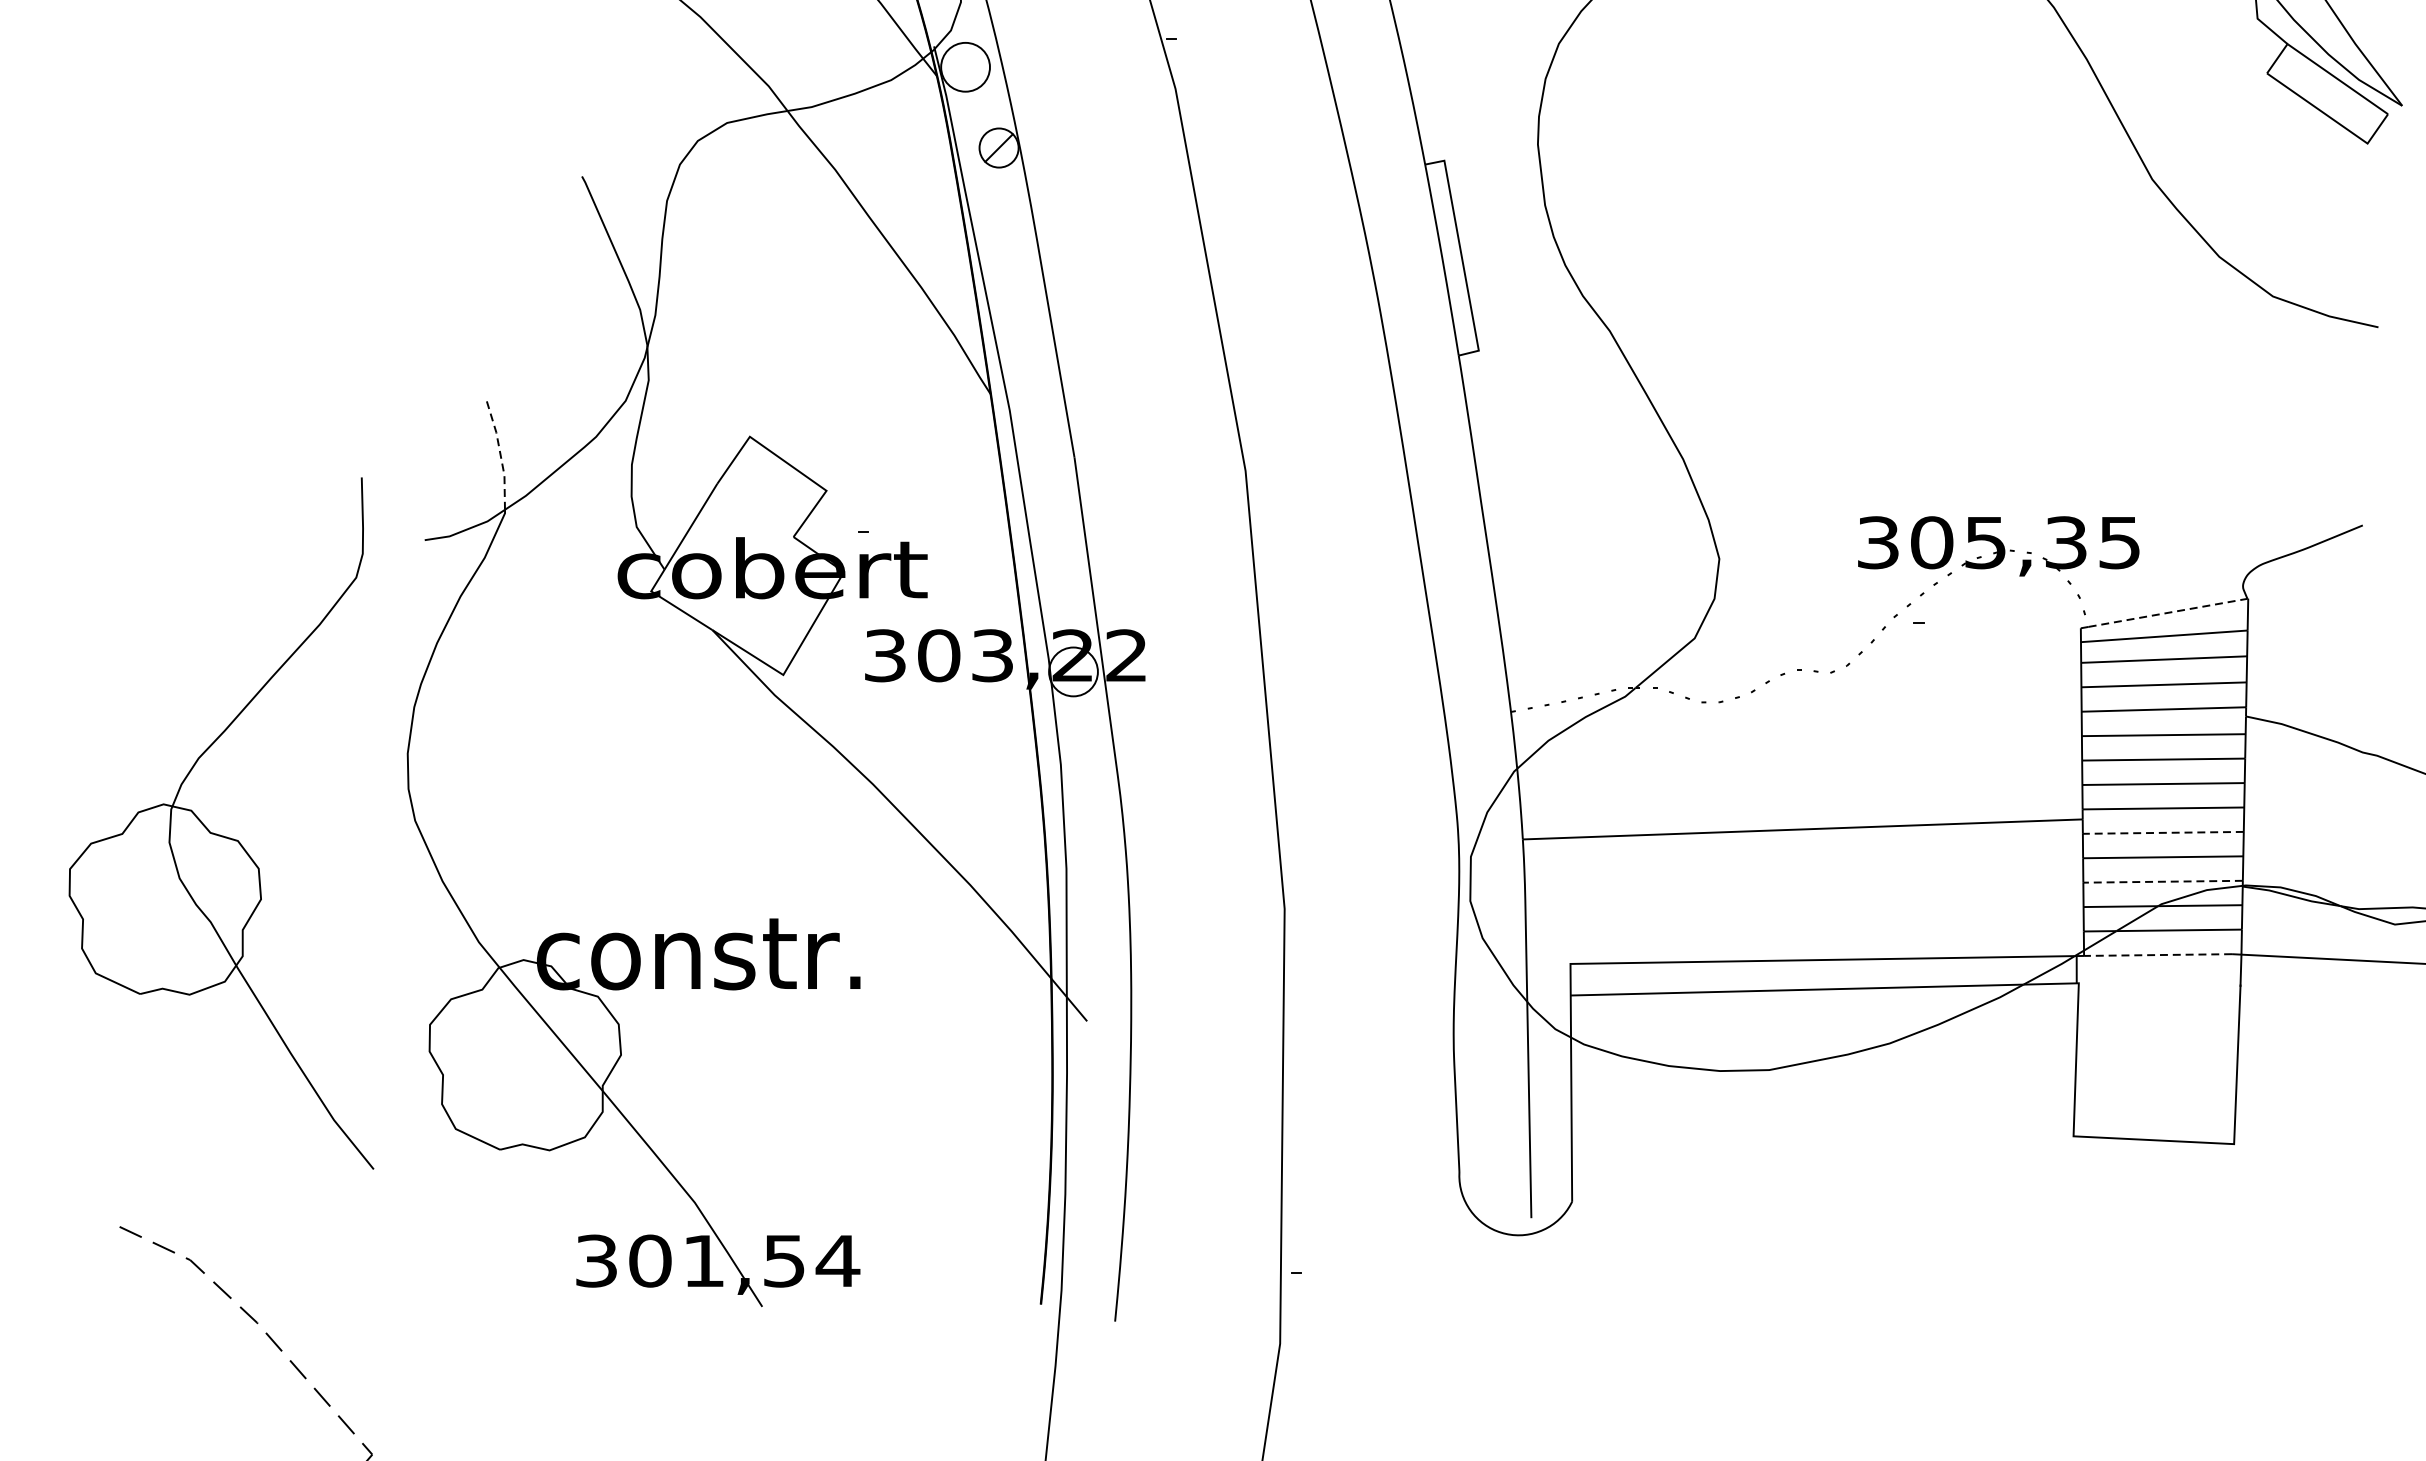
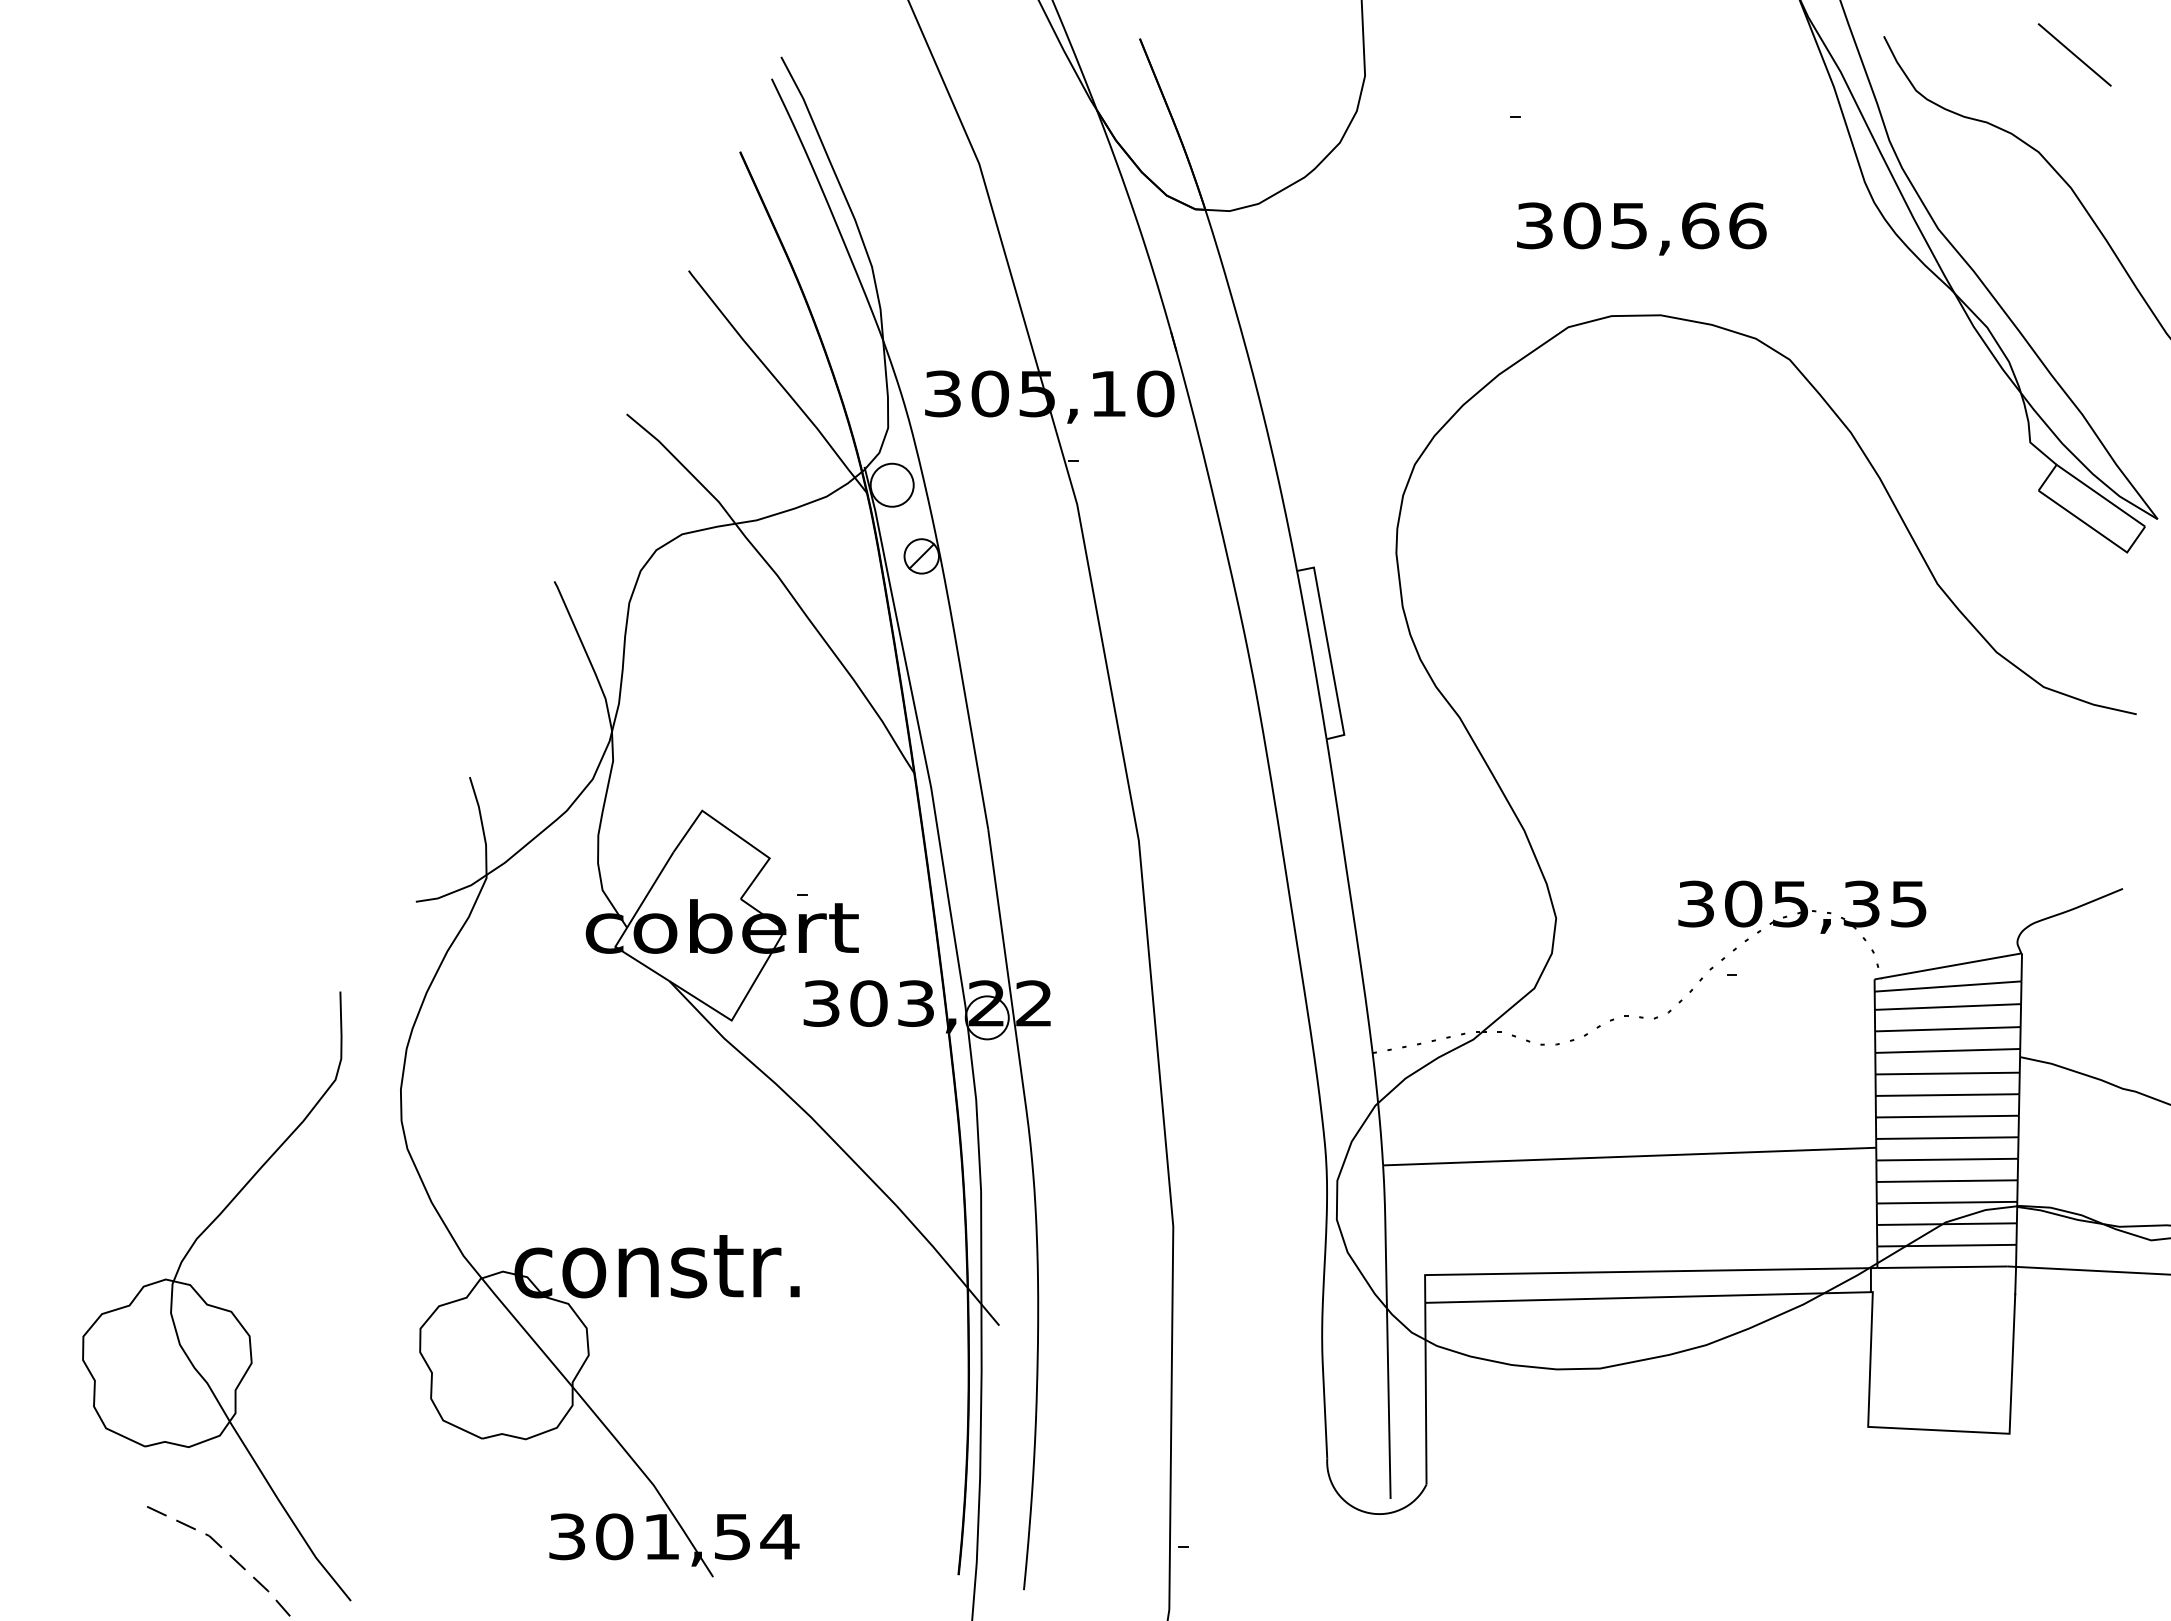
line: (500, 453) -> (482, 825), dashed -> solid
line: (2168, 612) -> (1951, 965), dashed -> solid
line: (2163, 832) -> (1947, 1159), dashed -> solid
part: (218, 833) -> (214, 1305), moved
line: (2162, 881) -> (1946, 1202), dashed -> solid
line: (2157, 955) -> (1942, 1267), dashed -> solid

